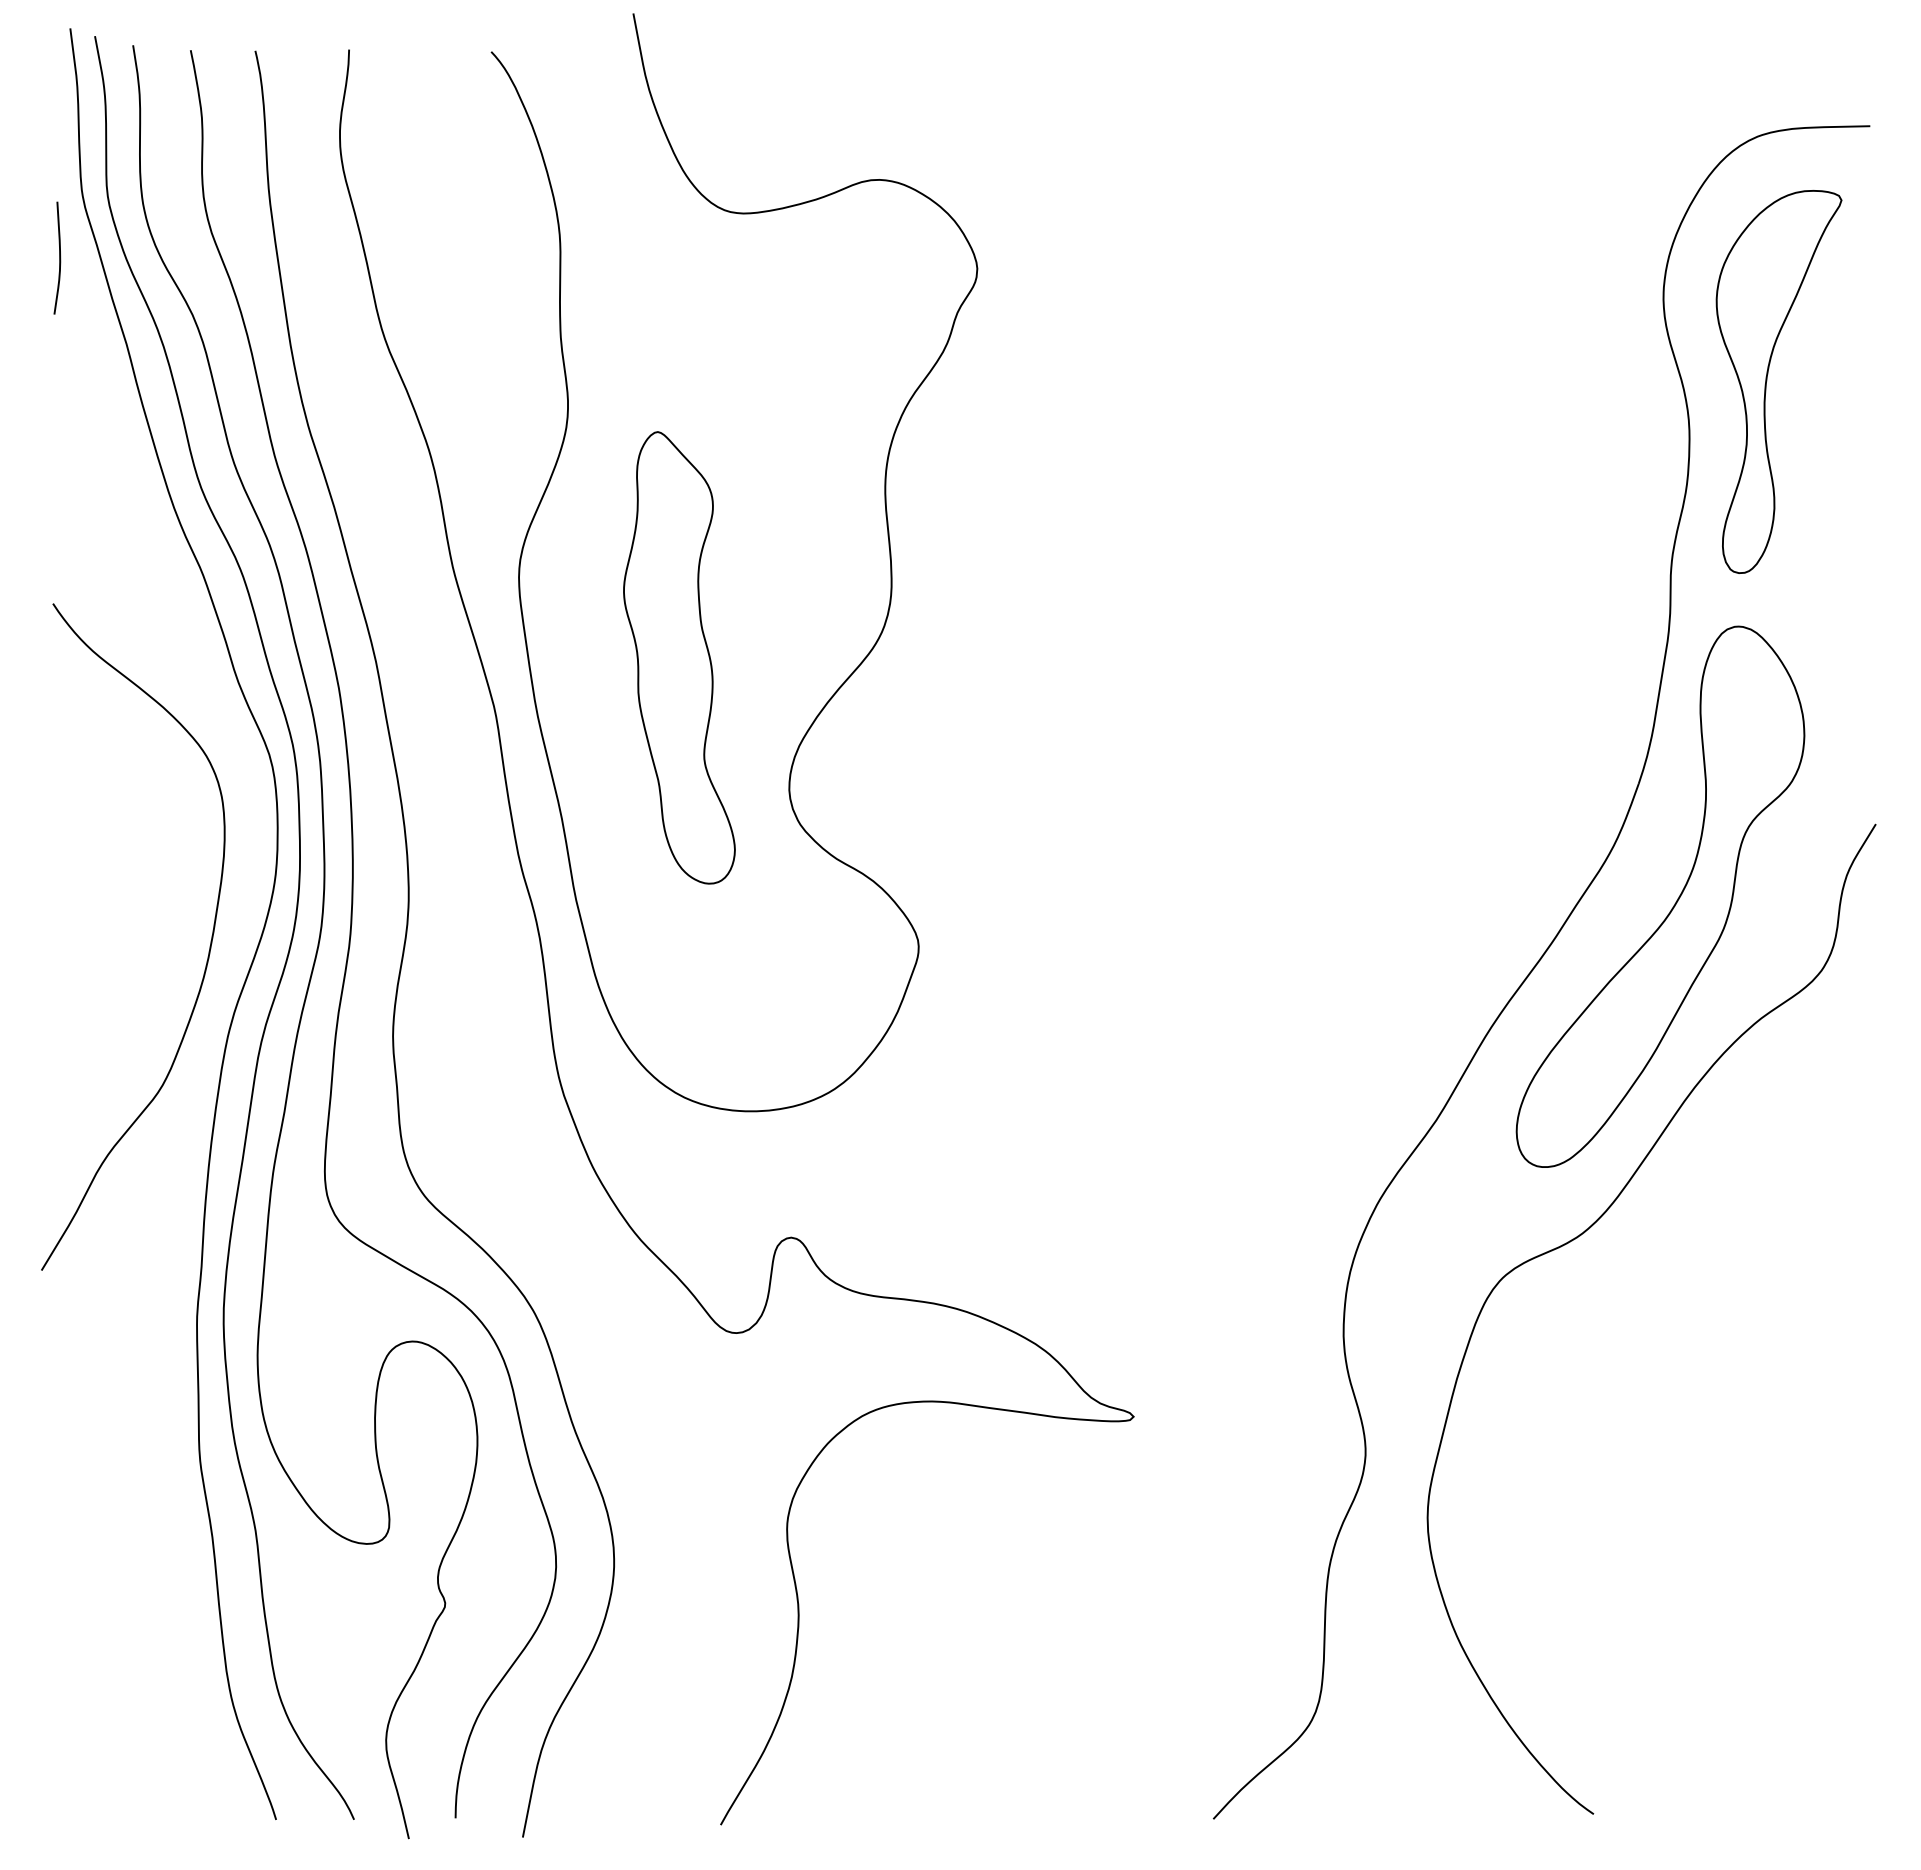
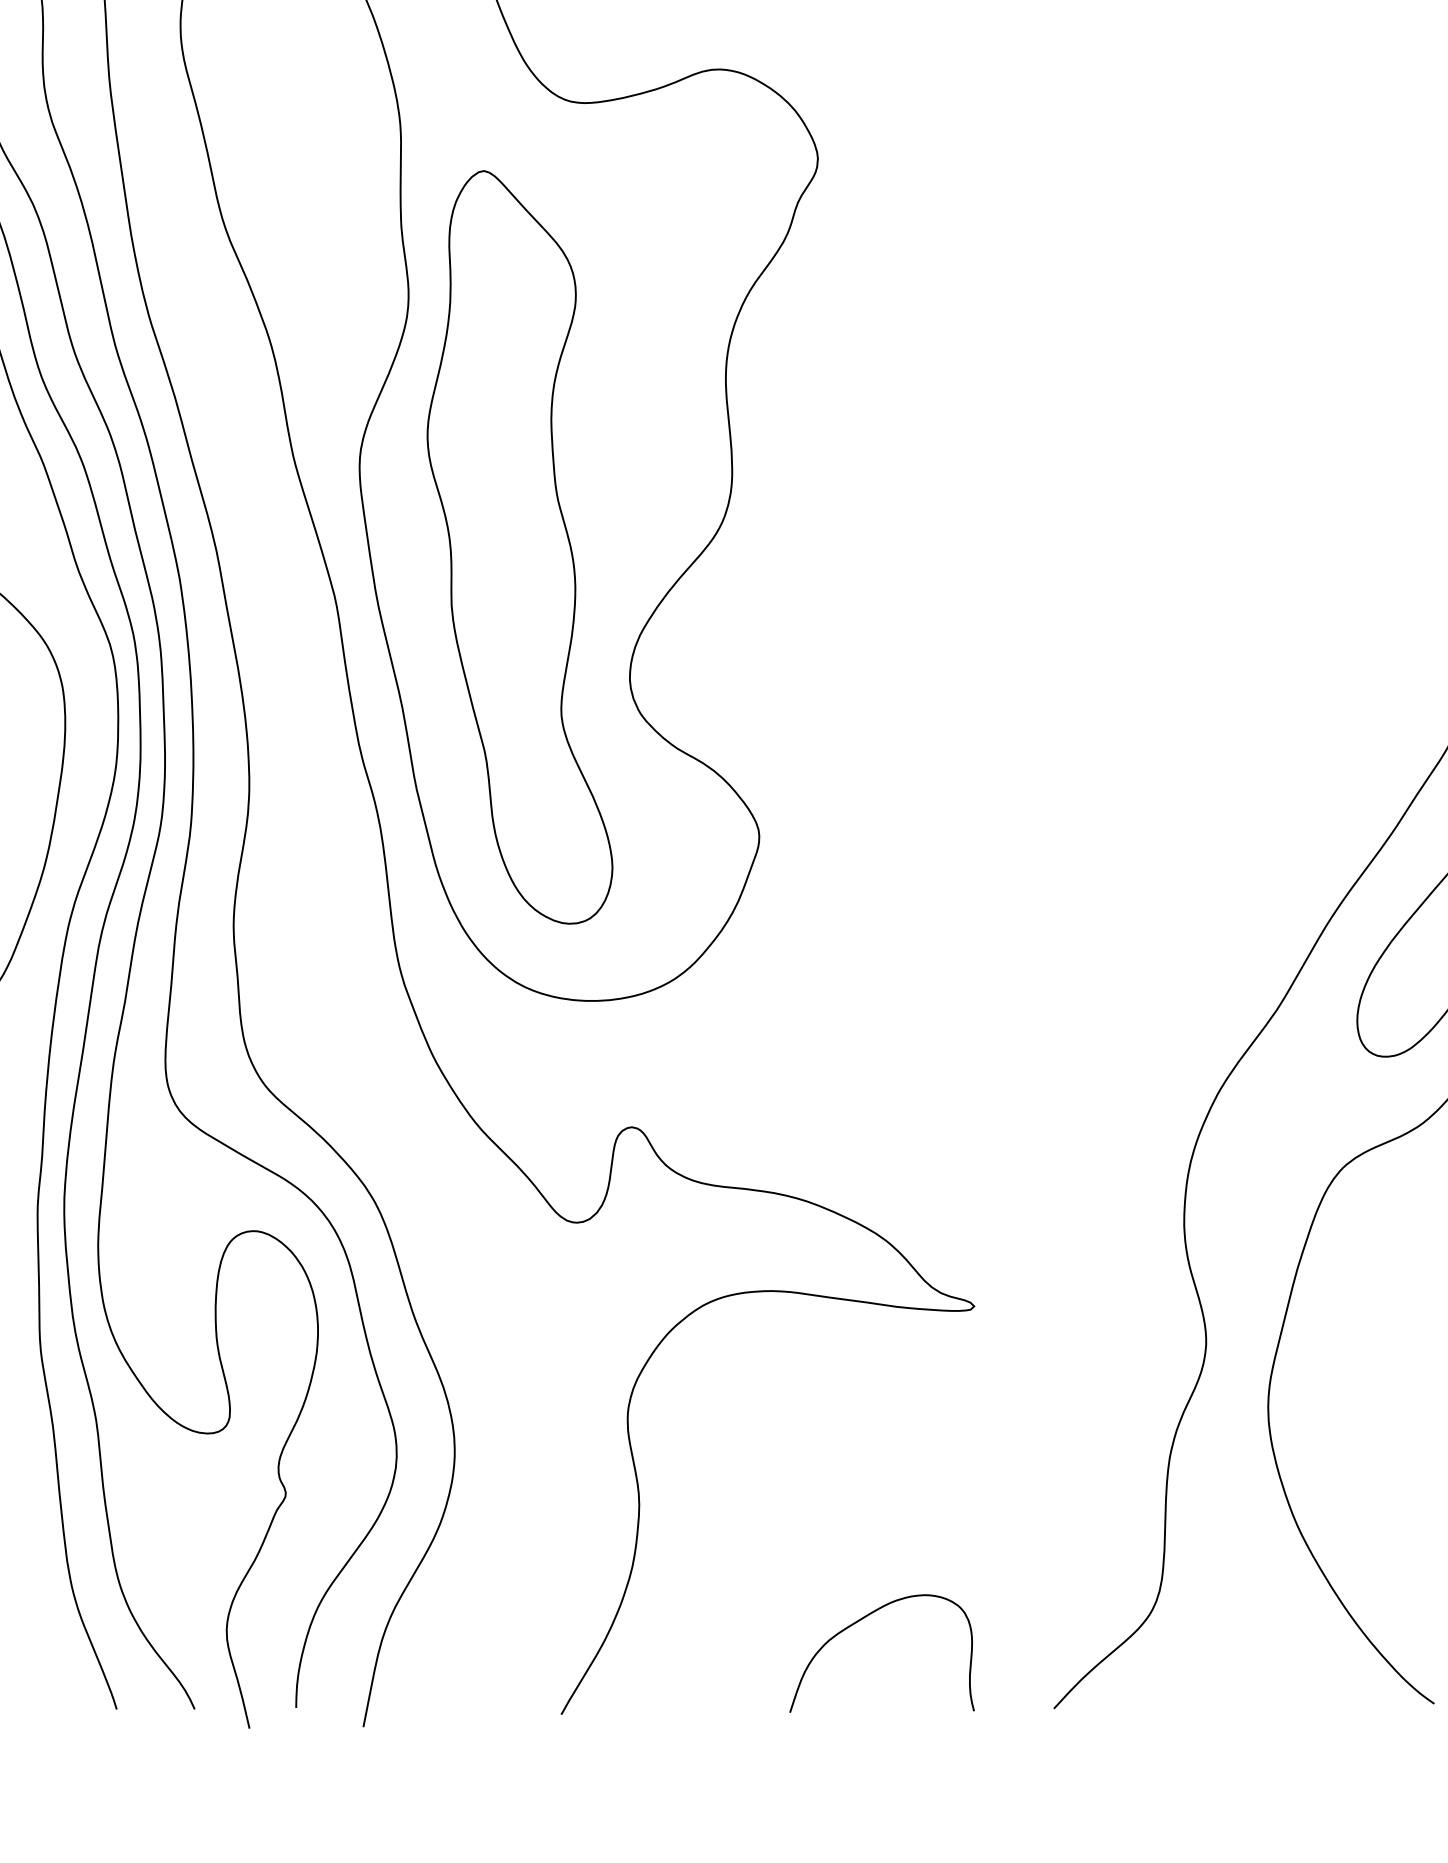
part: (679, 657) -> (520, 547), size x1.67
curve: (1021, 1730) -> (862, 1620), added

